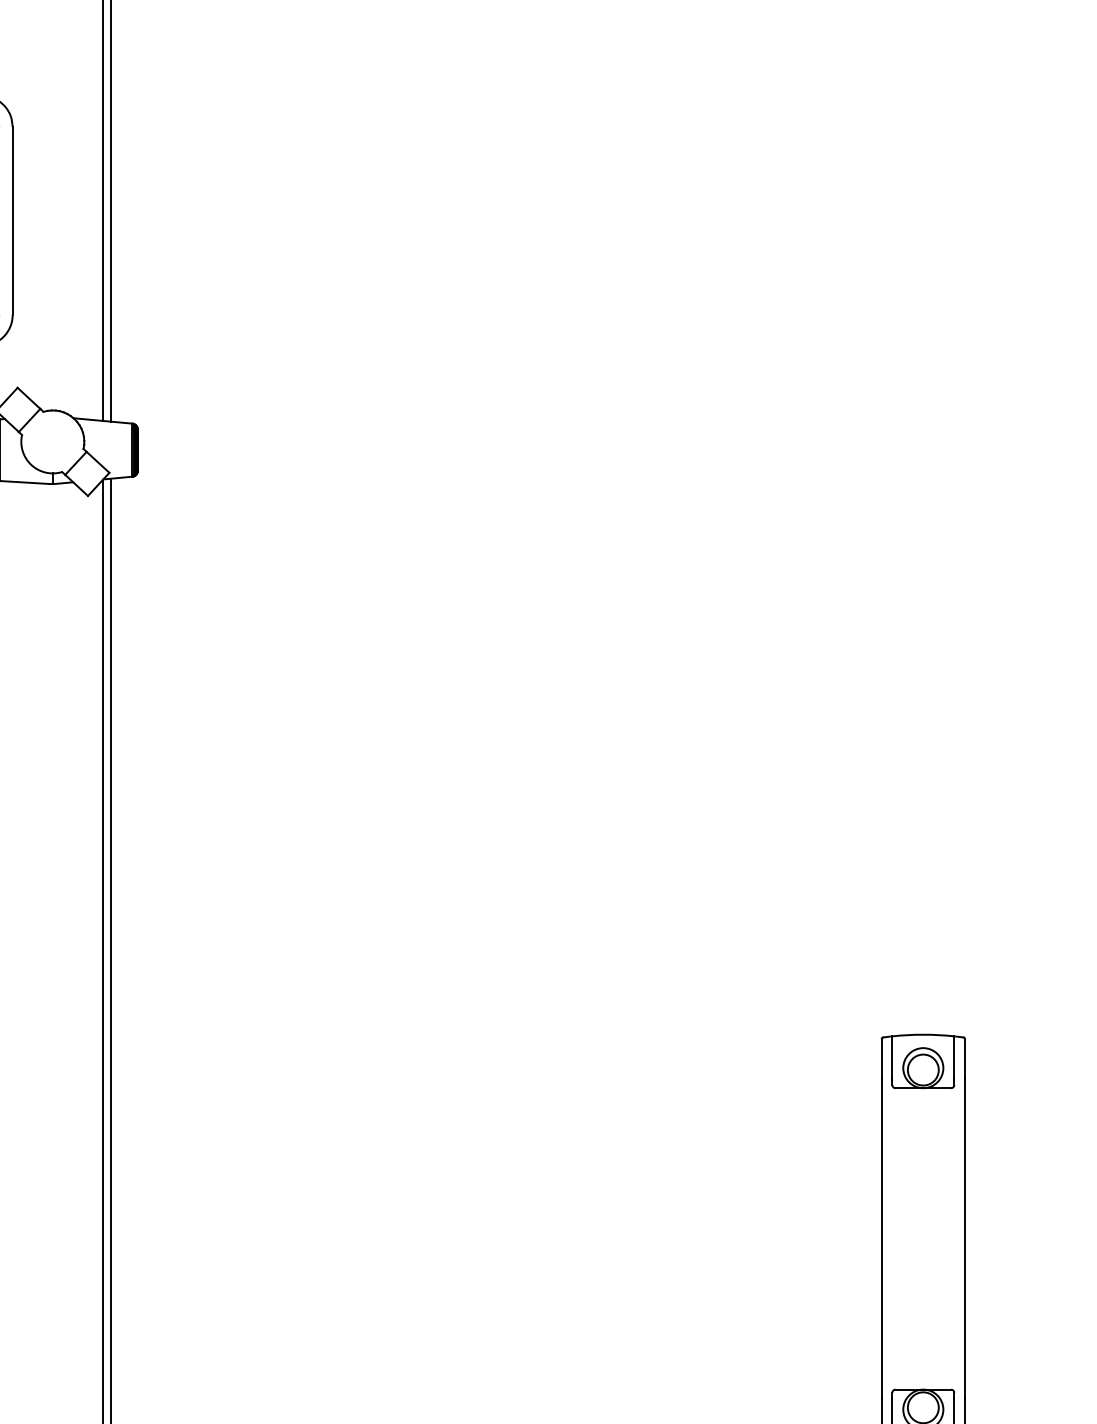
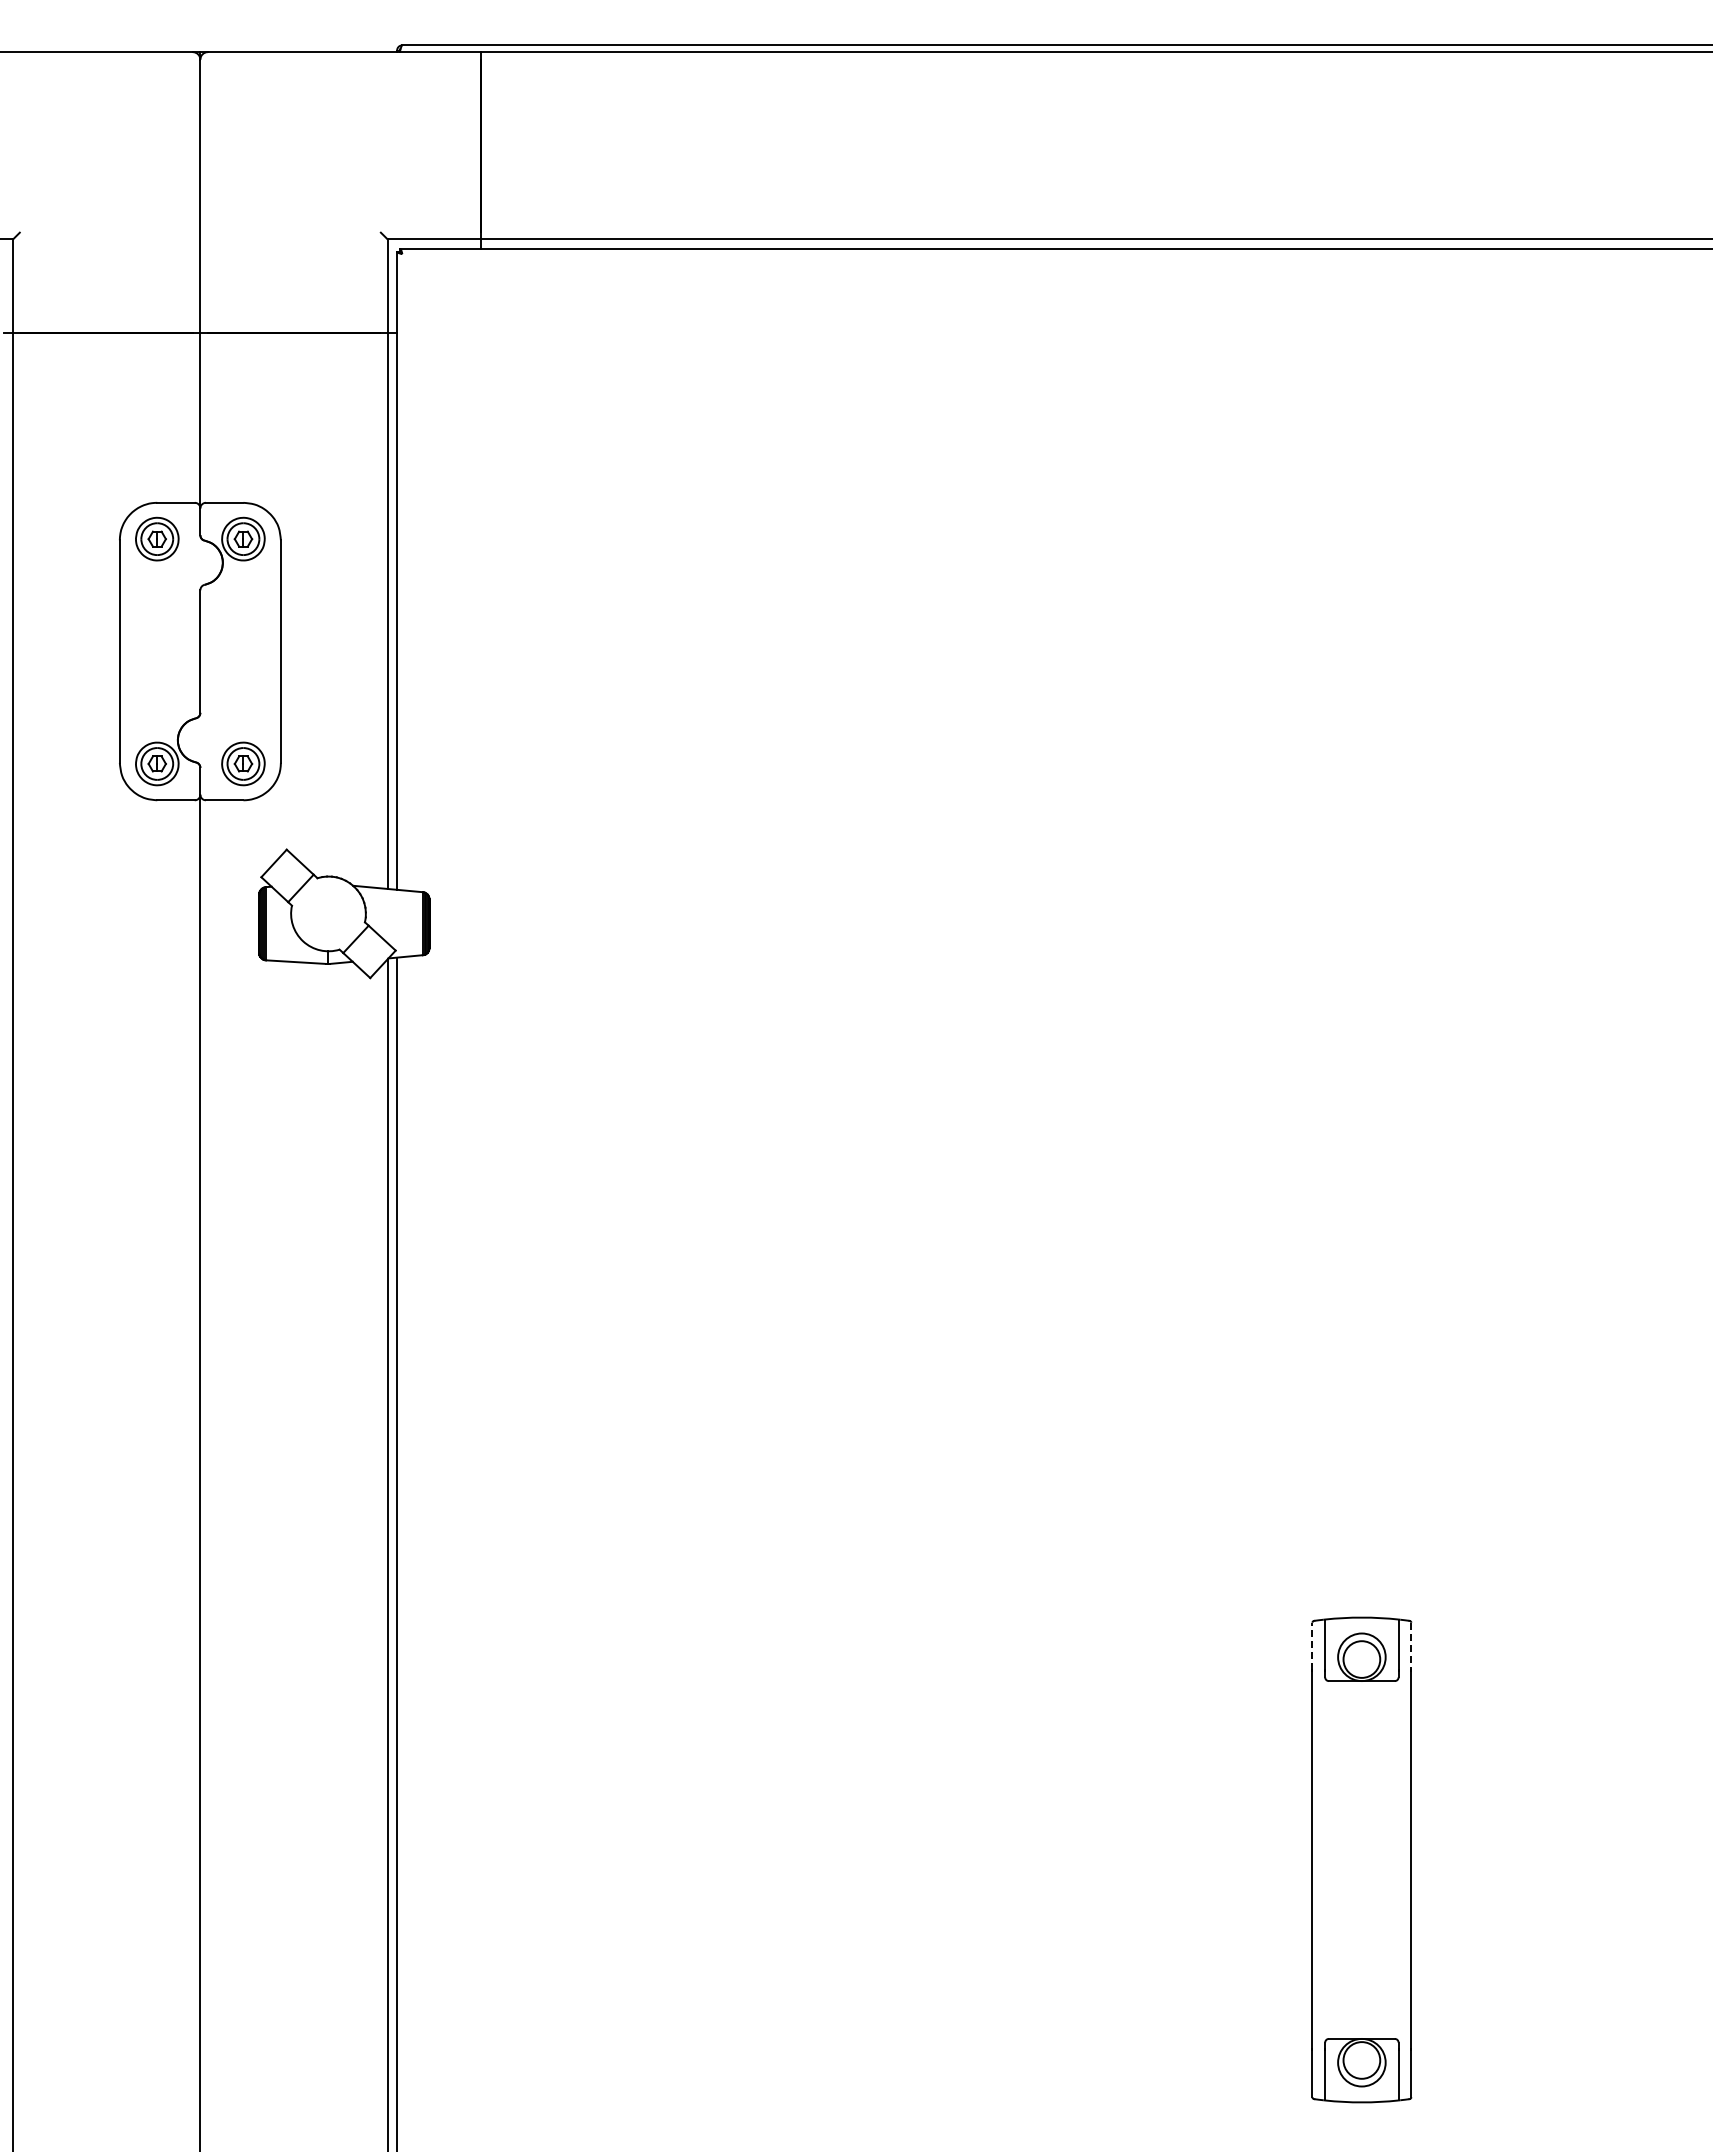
line: (881, 1058) -> (1312, 1645), solid -> dashed
line: (965, 1059) -> (1411, 1646), solid -> dashed

